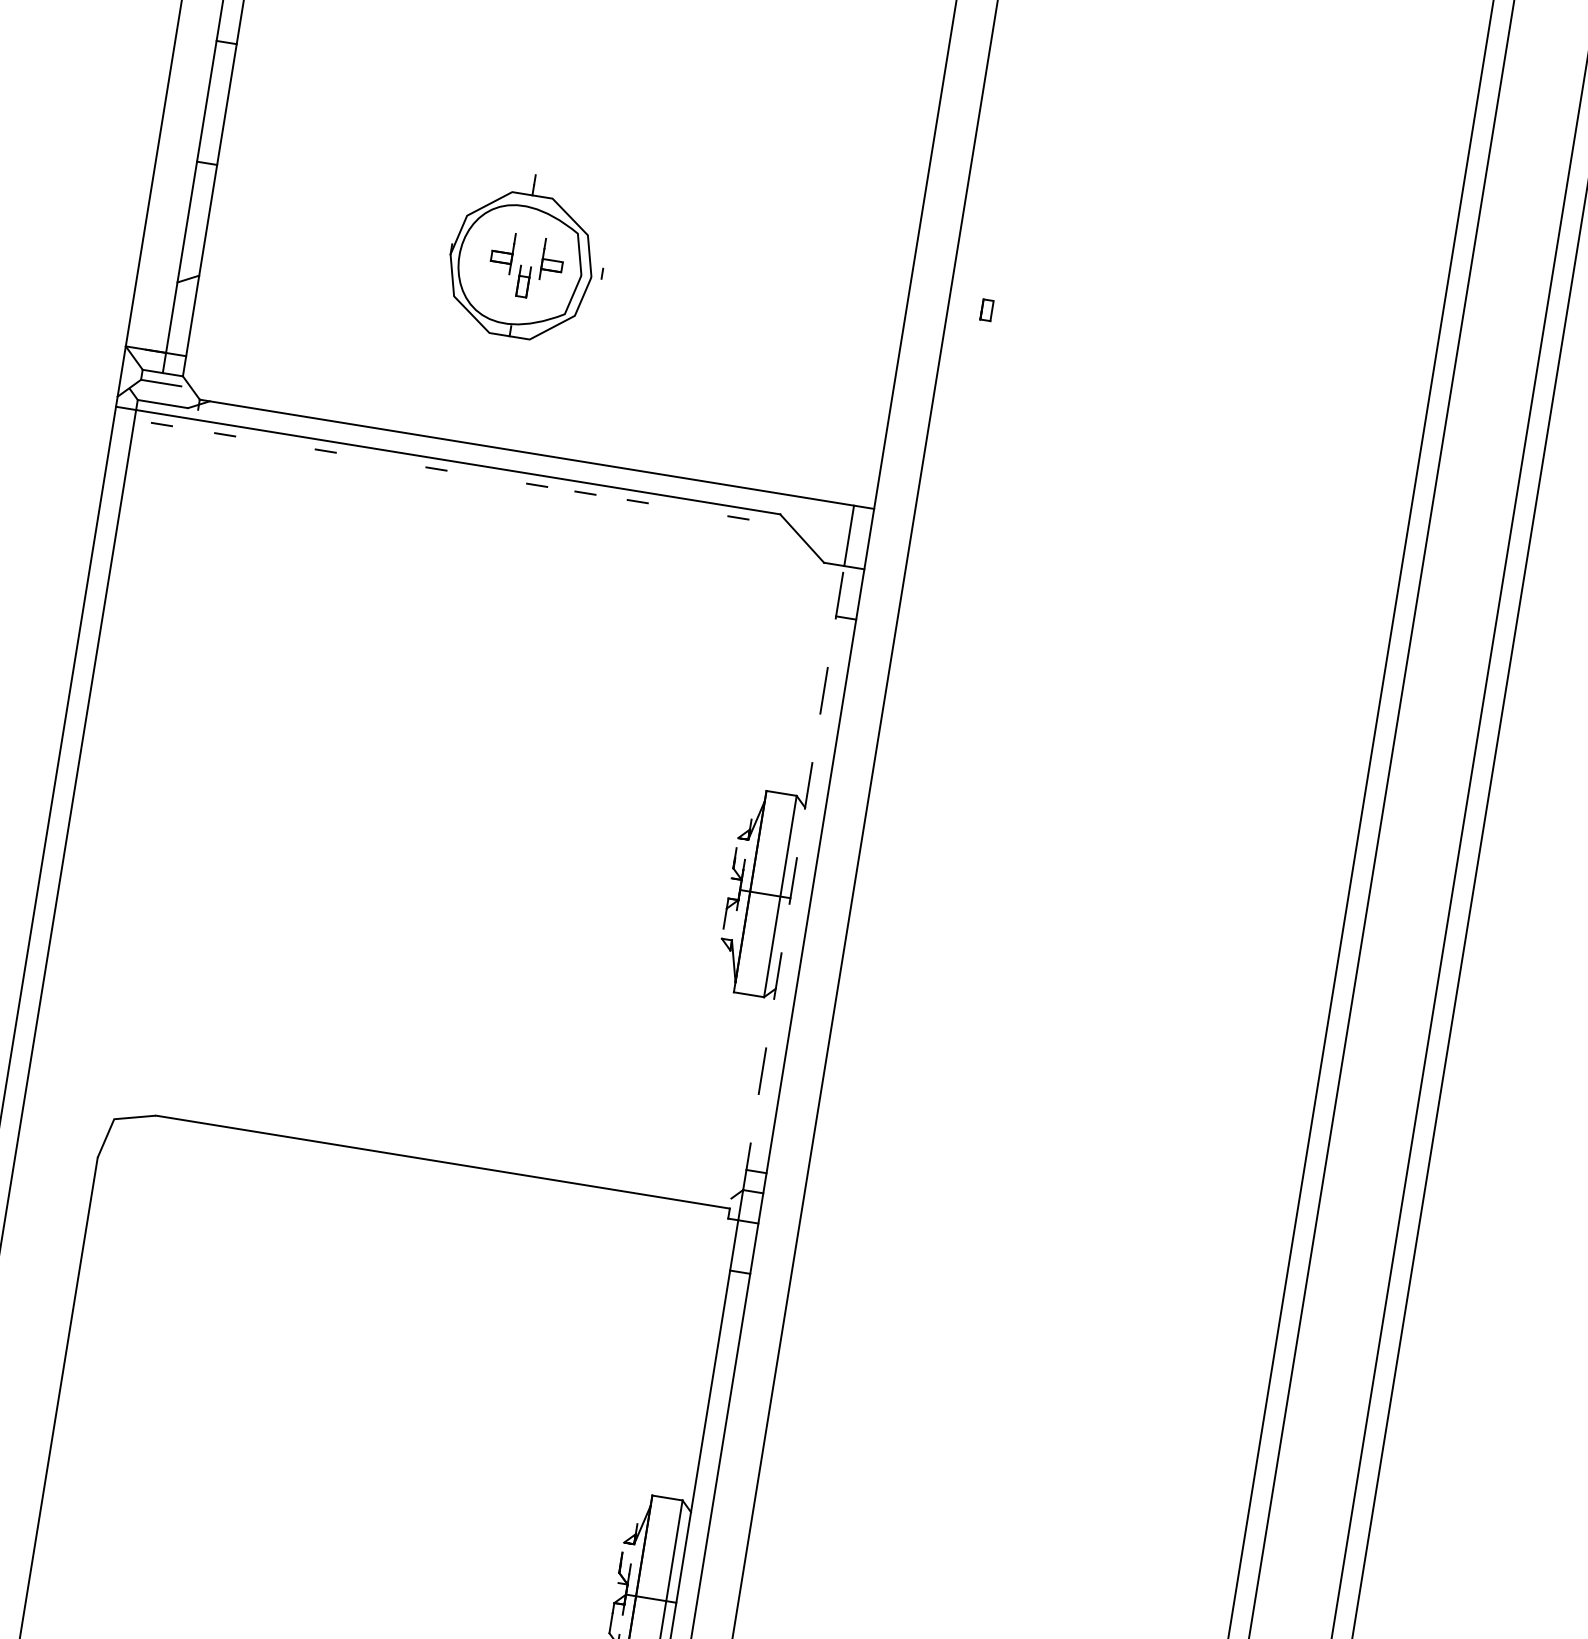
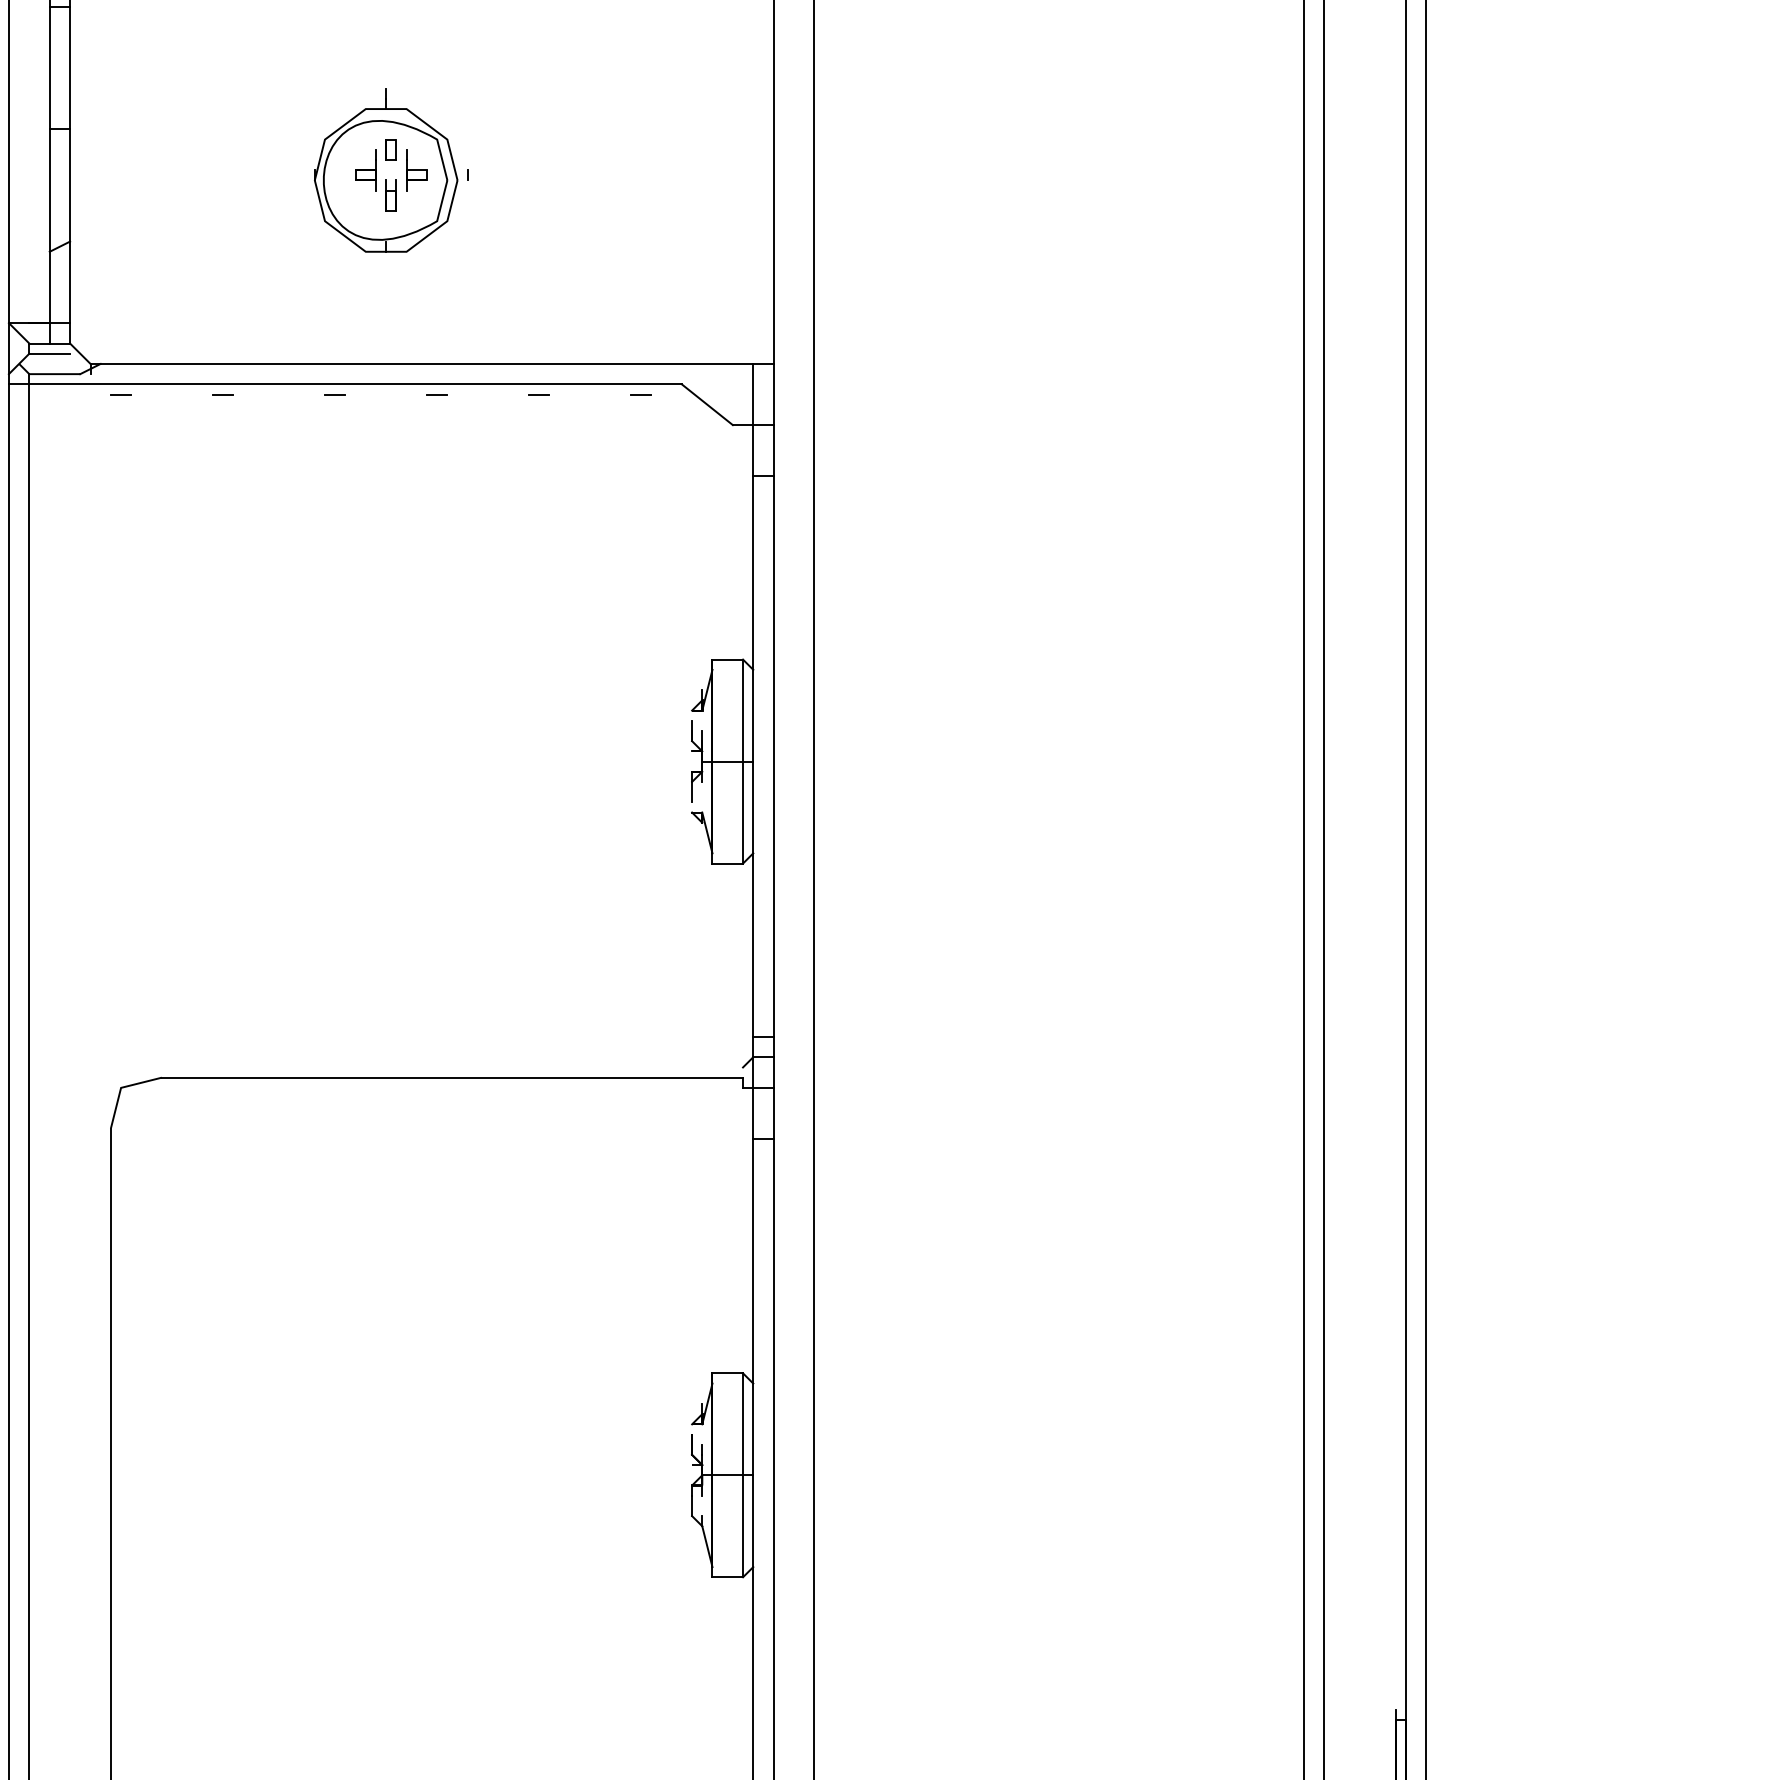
part: (986, 309) -> (390, 149), moved
line: (161, 424) -> (56, 394), removed
line: (584, 493) -> (485, 394), removed
line: (794, 877) -> (753, 740), dashed -> solid

